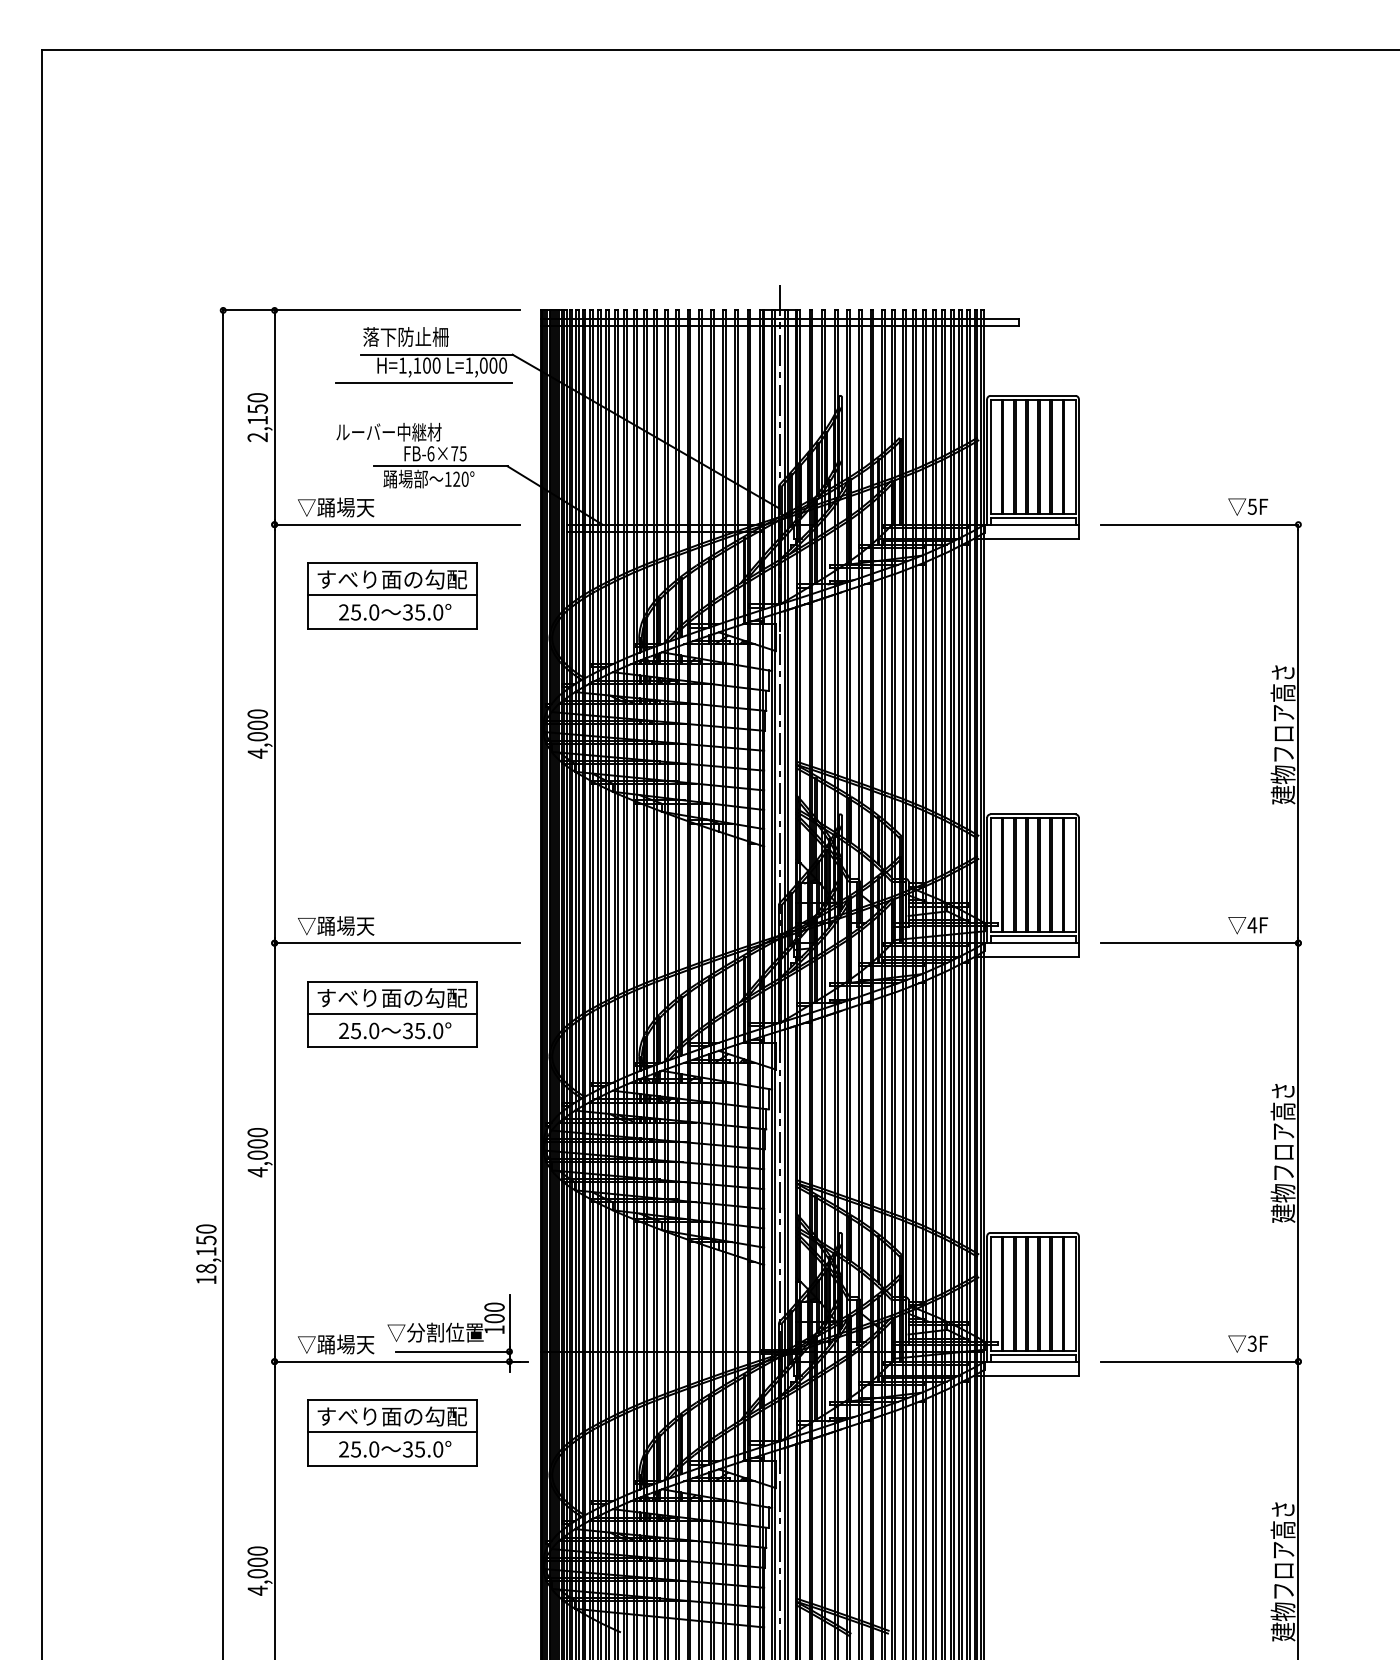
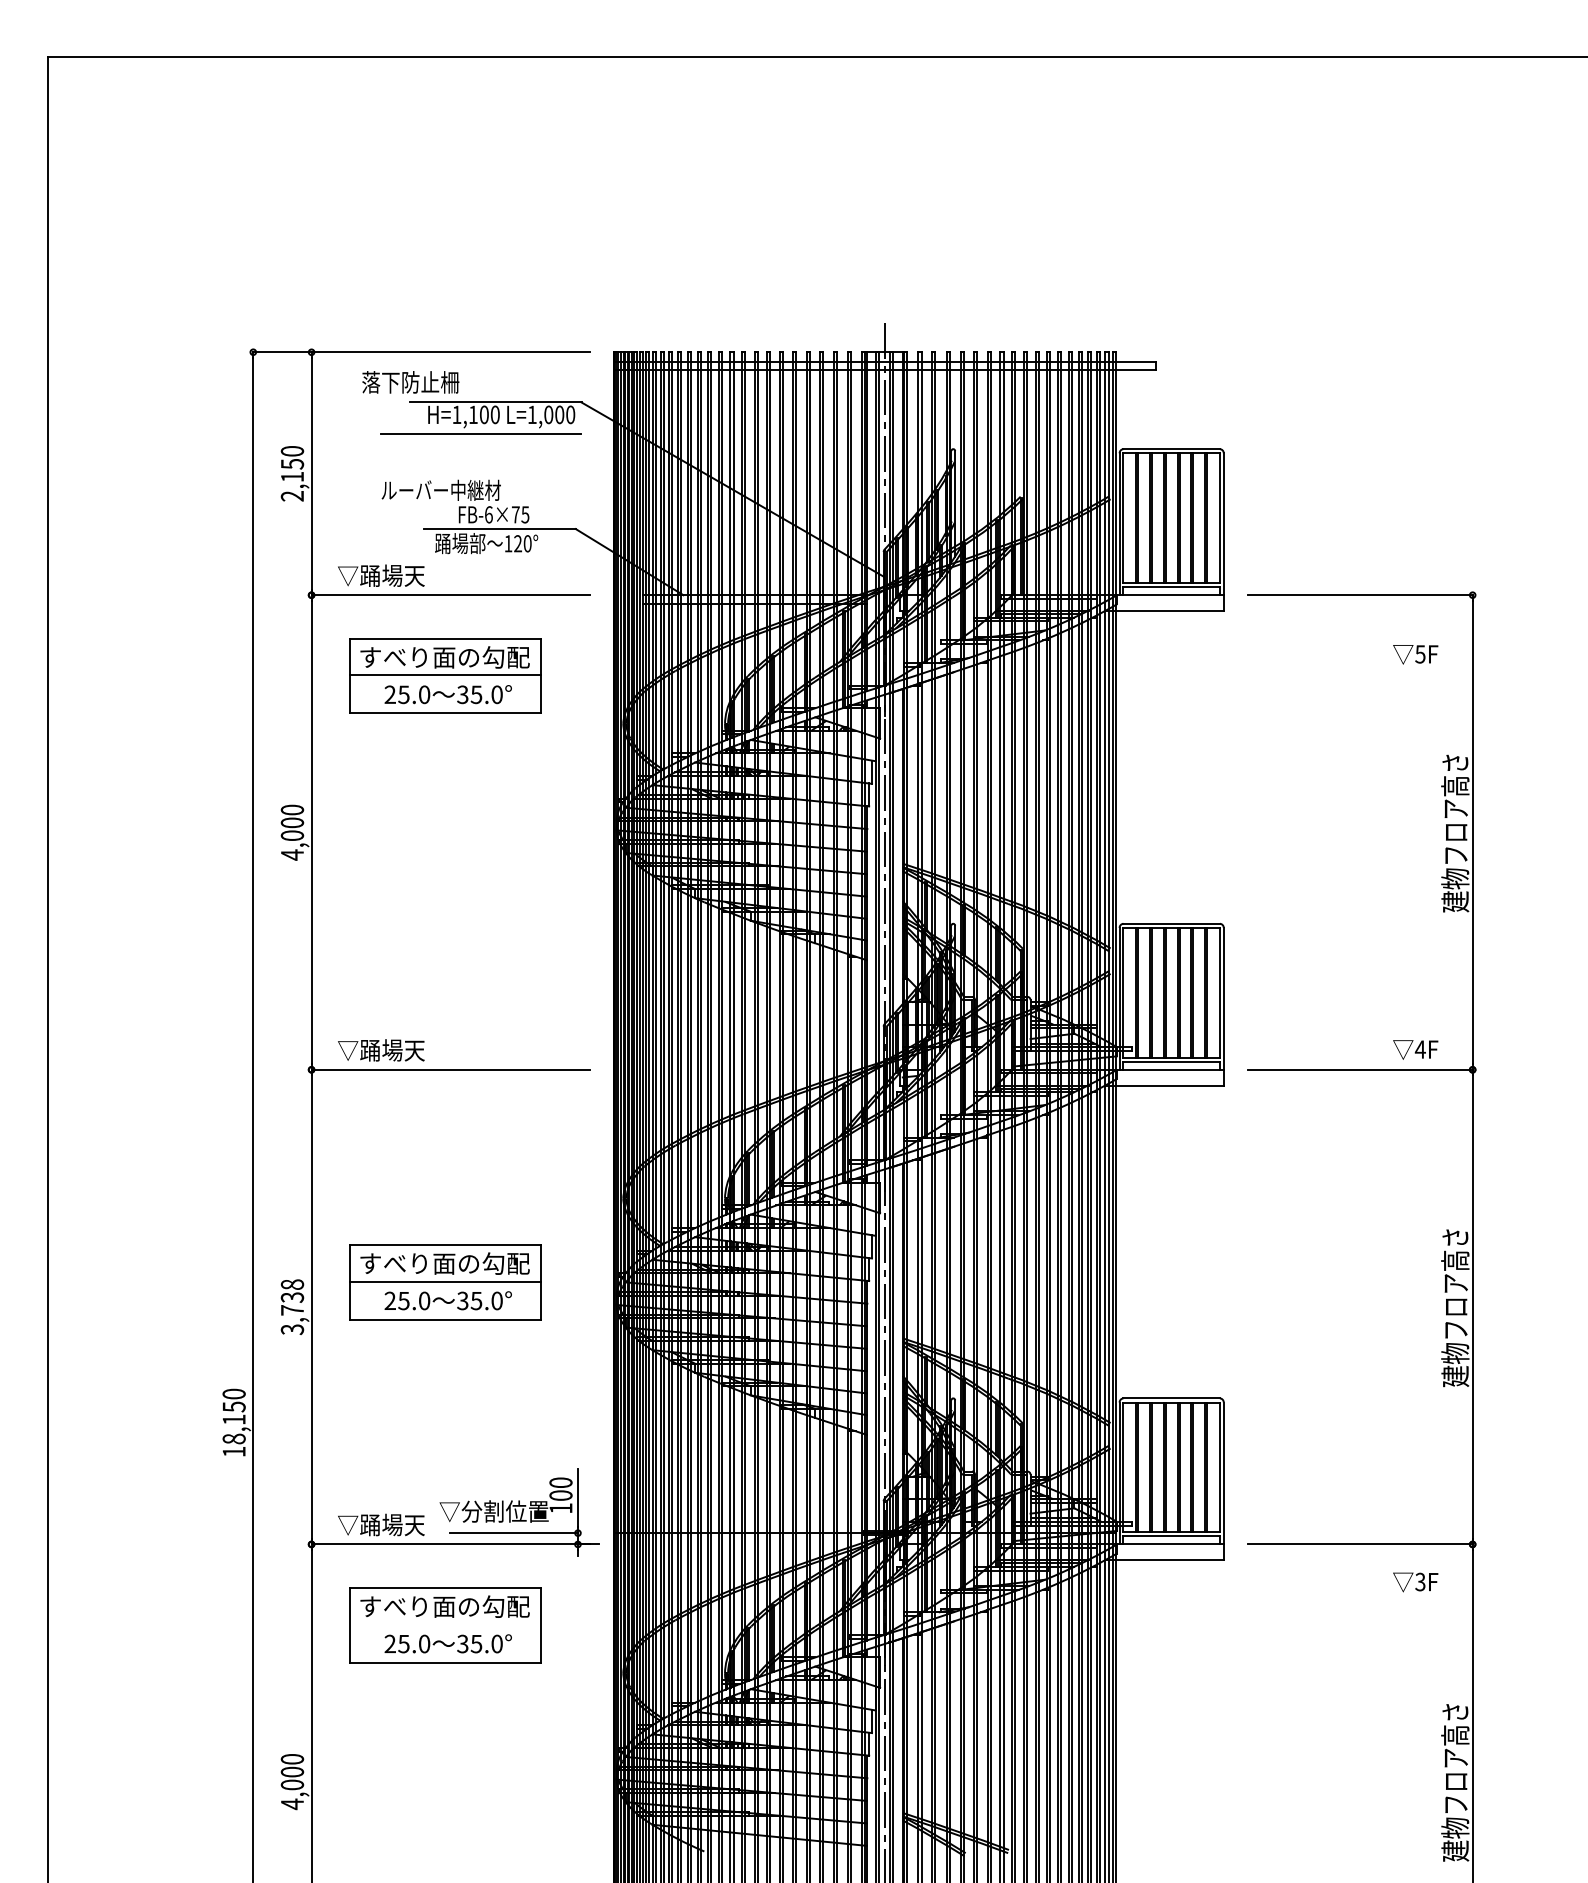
text: (405, 336) -> (410, 381), moved
text: (1248, 506) -> (1416, 654), moved
part: (392, 1014) -> (445, 1282), moved
text: (257, 1152) -> (292, 1307), 4,000 -> 3,738
text: (1248, 1343) -> (1416, 1581), moved
line: (392, 1432) -> (445, 1624), removed

